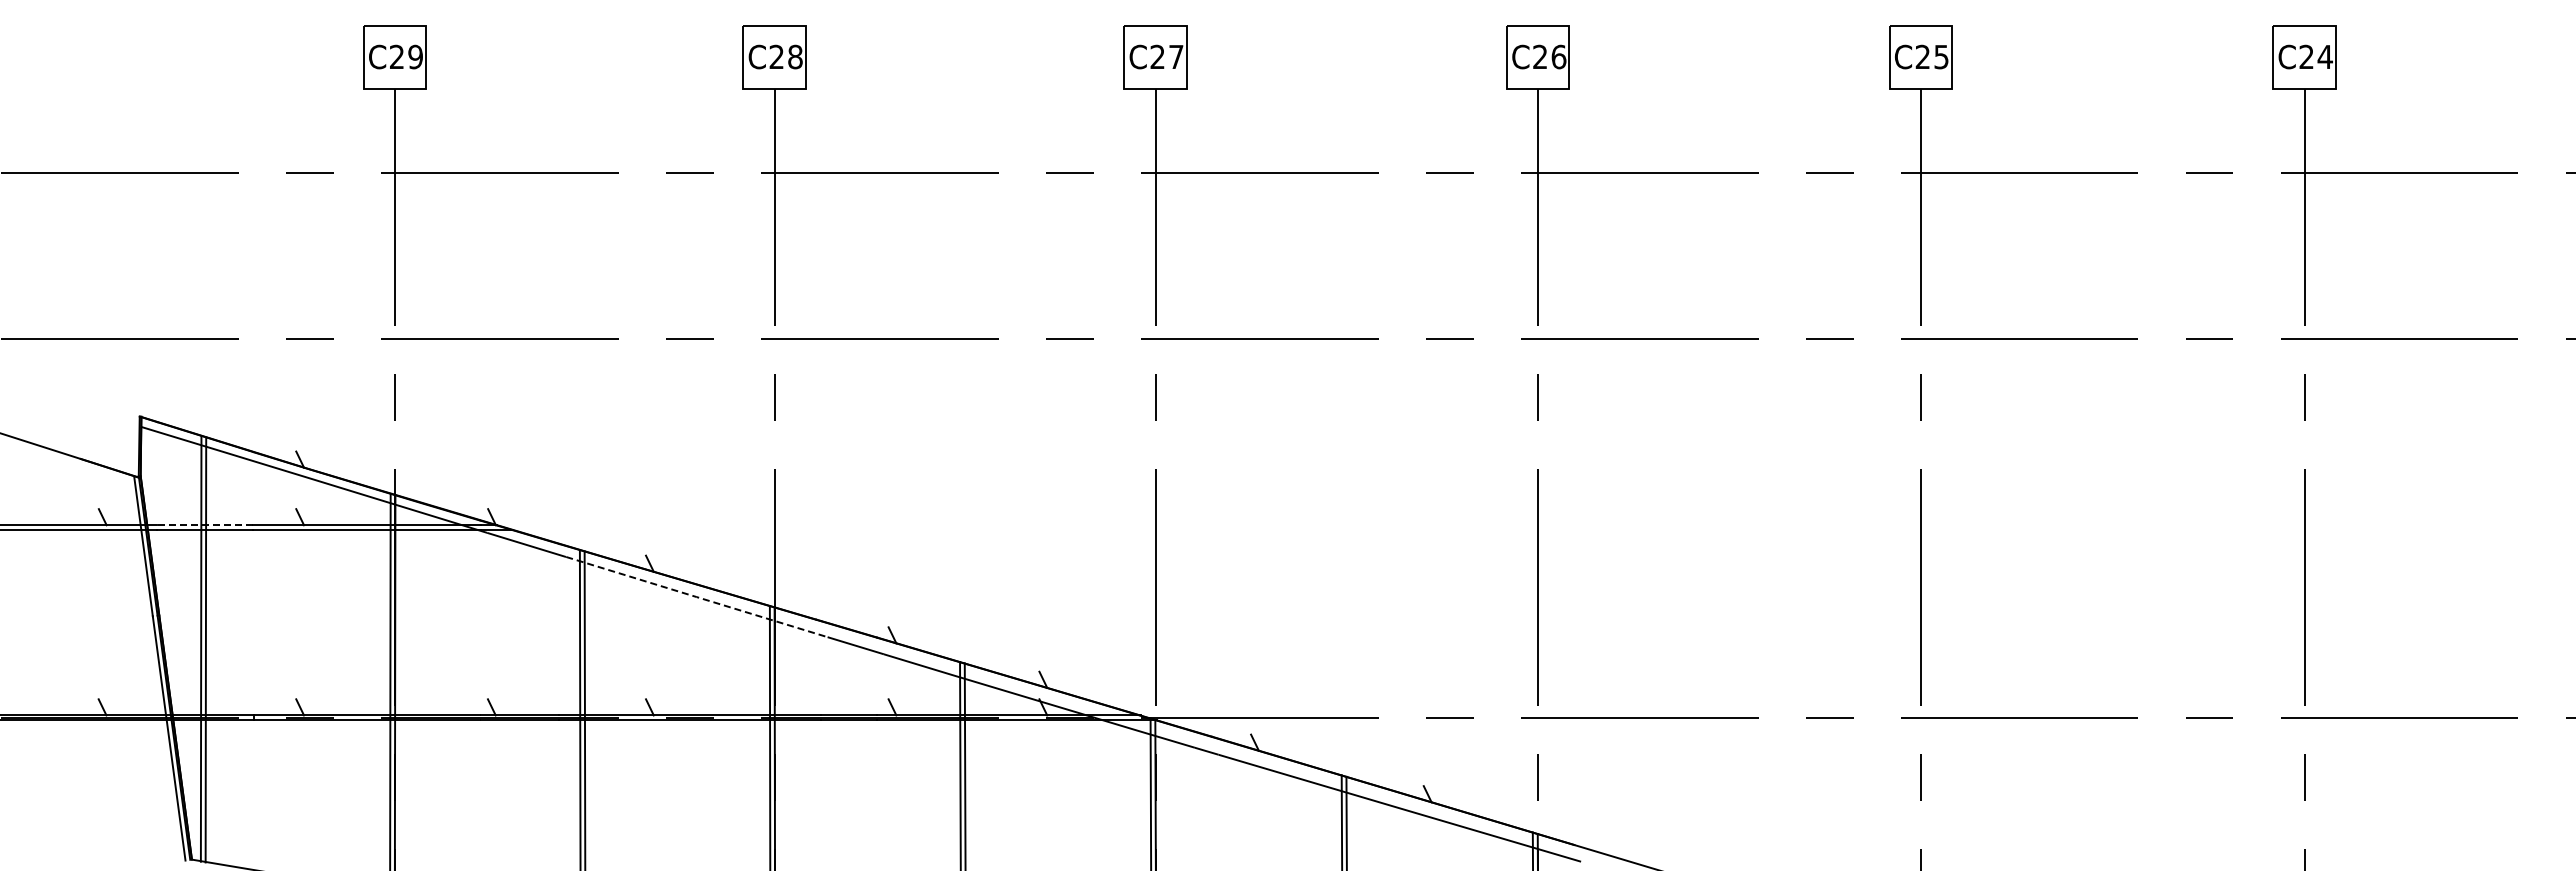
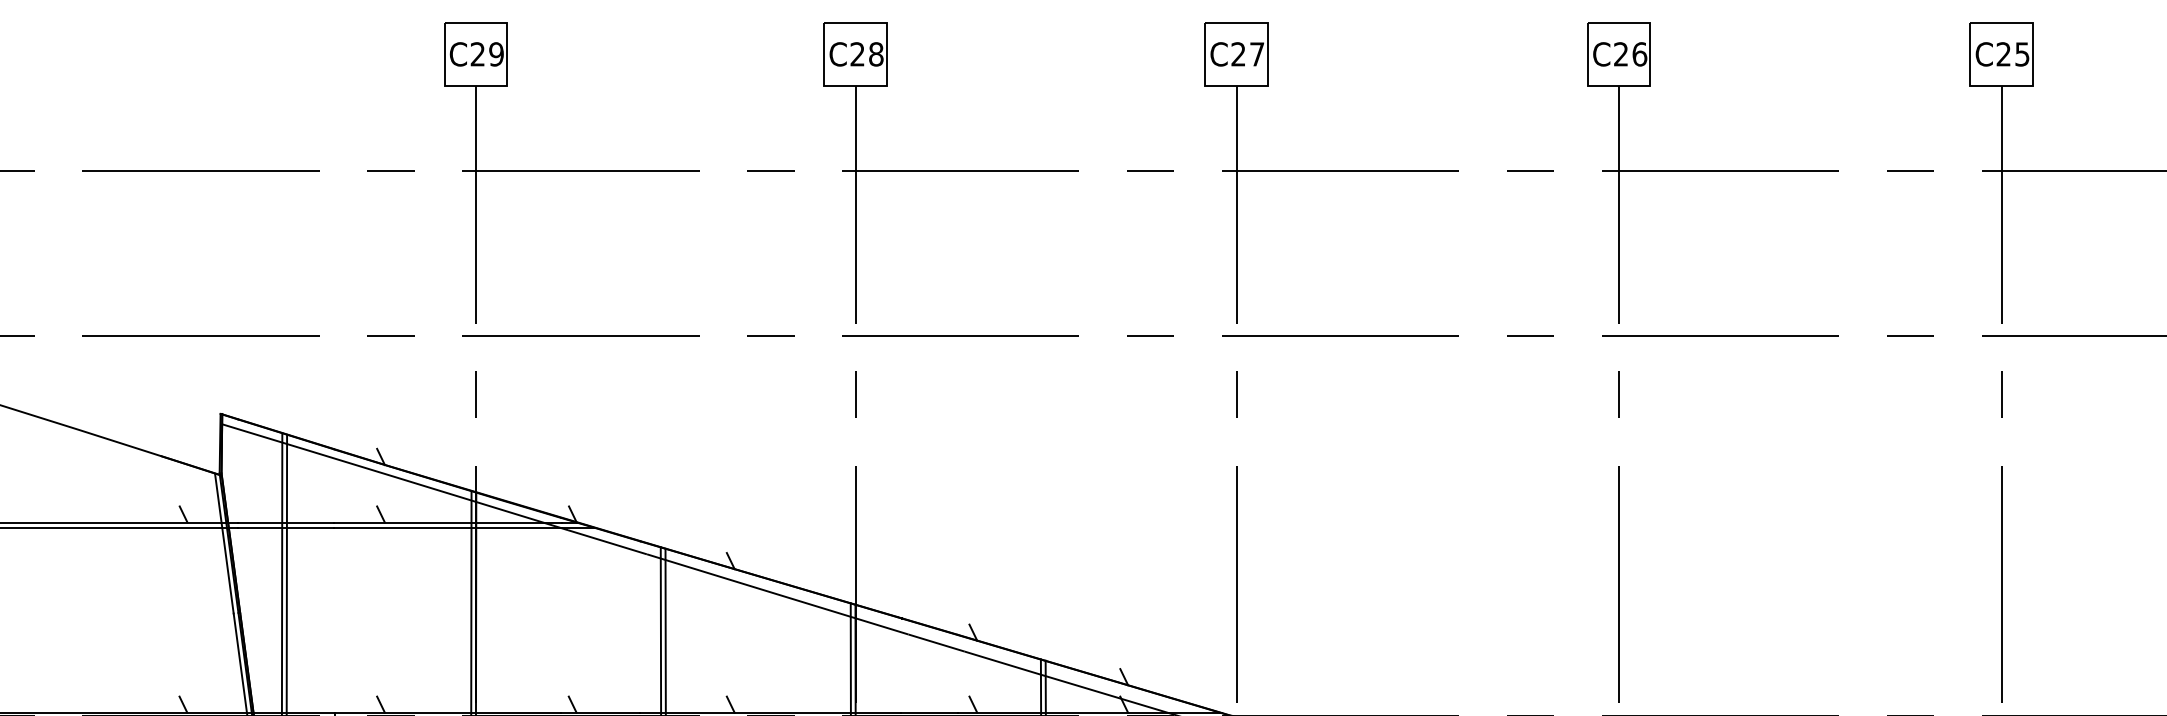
line: (205, 525) -> (286, 522), dashed -> solid
line: (696, 597) -> (777, 594), dashed -> solid

